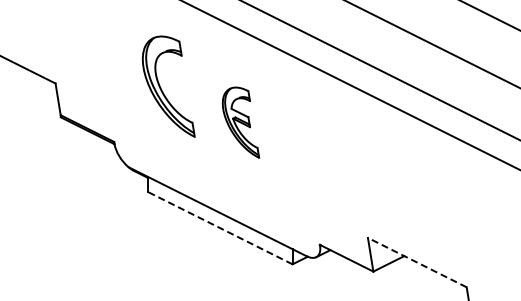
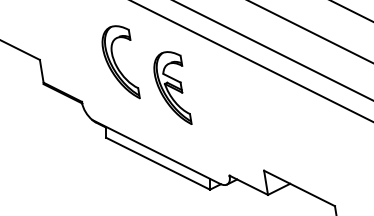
part: (240, 122) -> (172, 87), size x1.43
line: (220, 228) -> (158, 163), dashed -> solid
line: (416, 262) -> (298, 188), dashed -> solid

